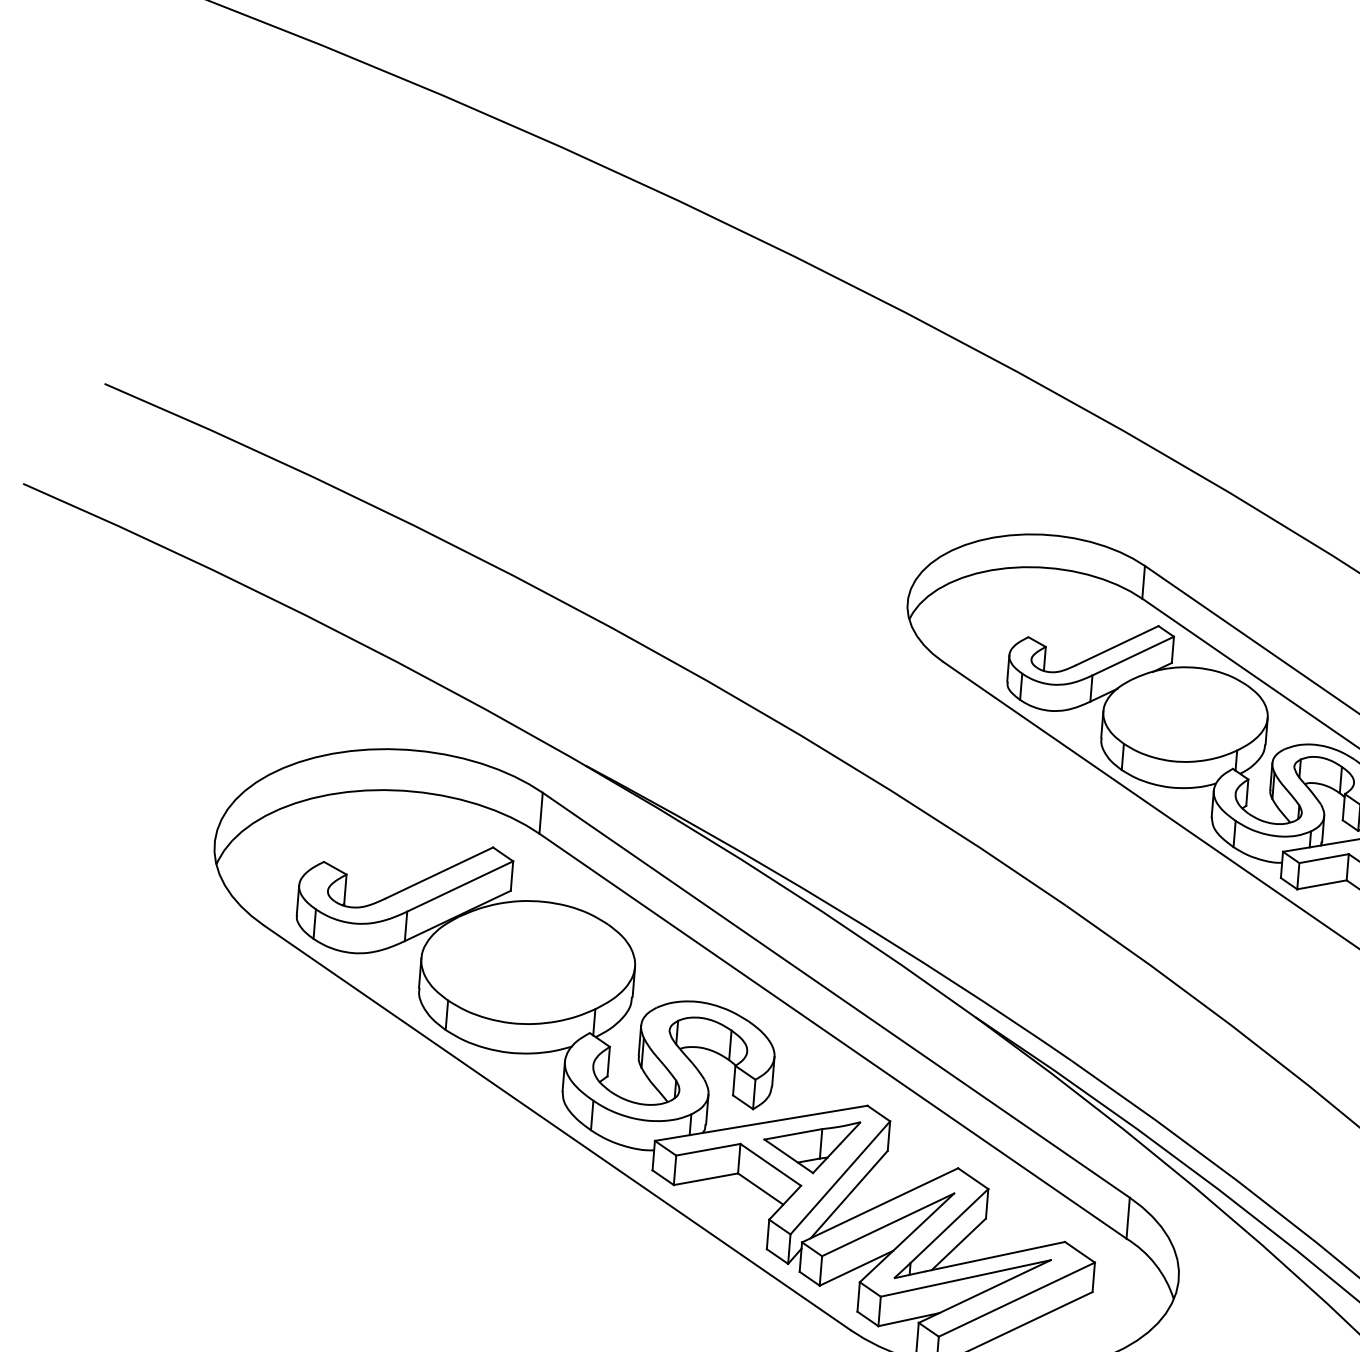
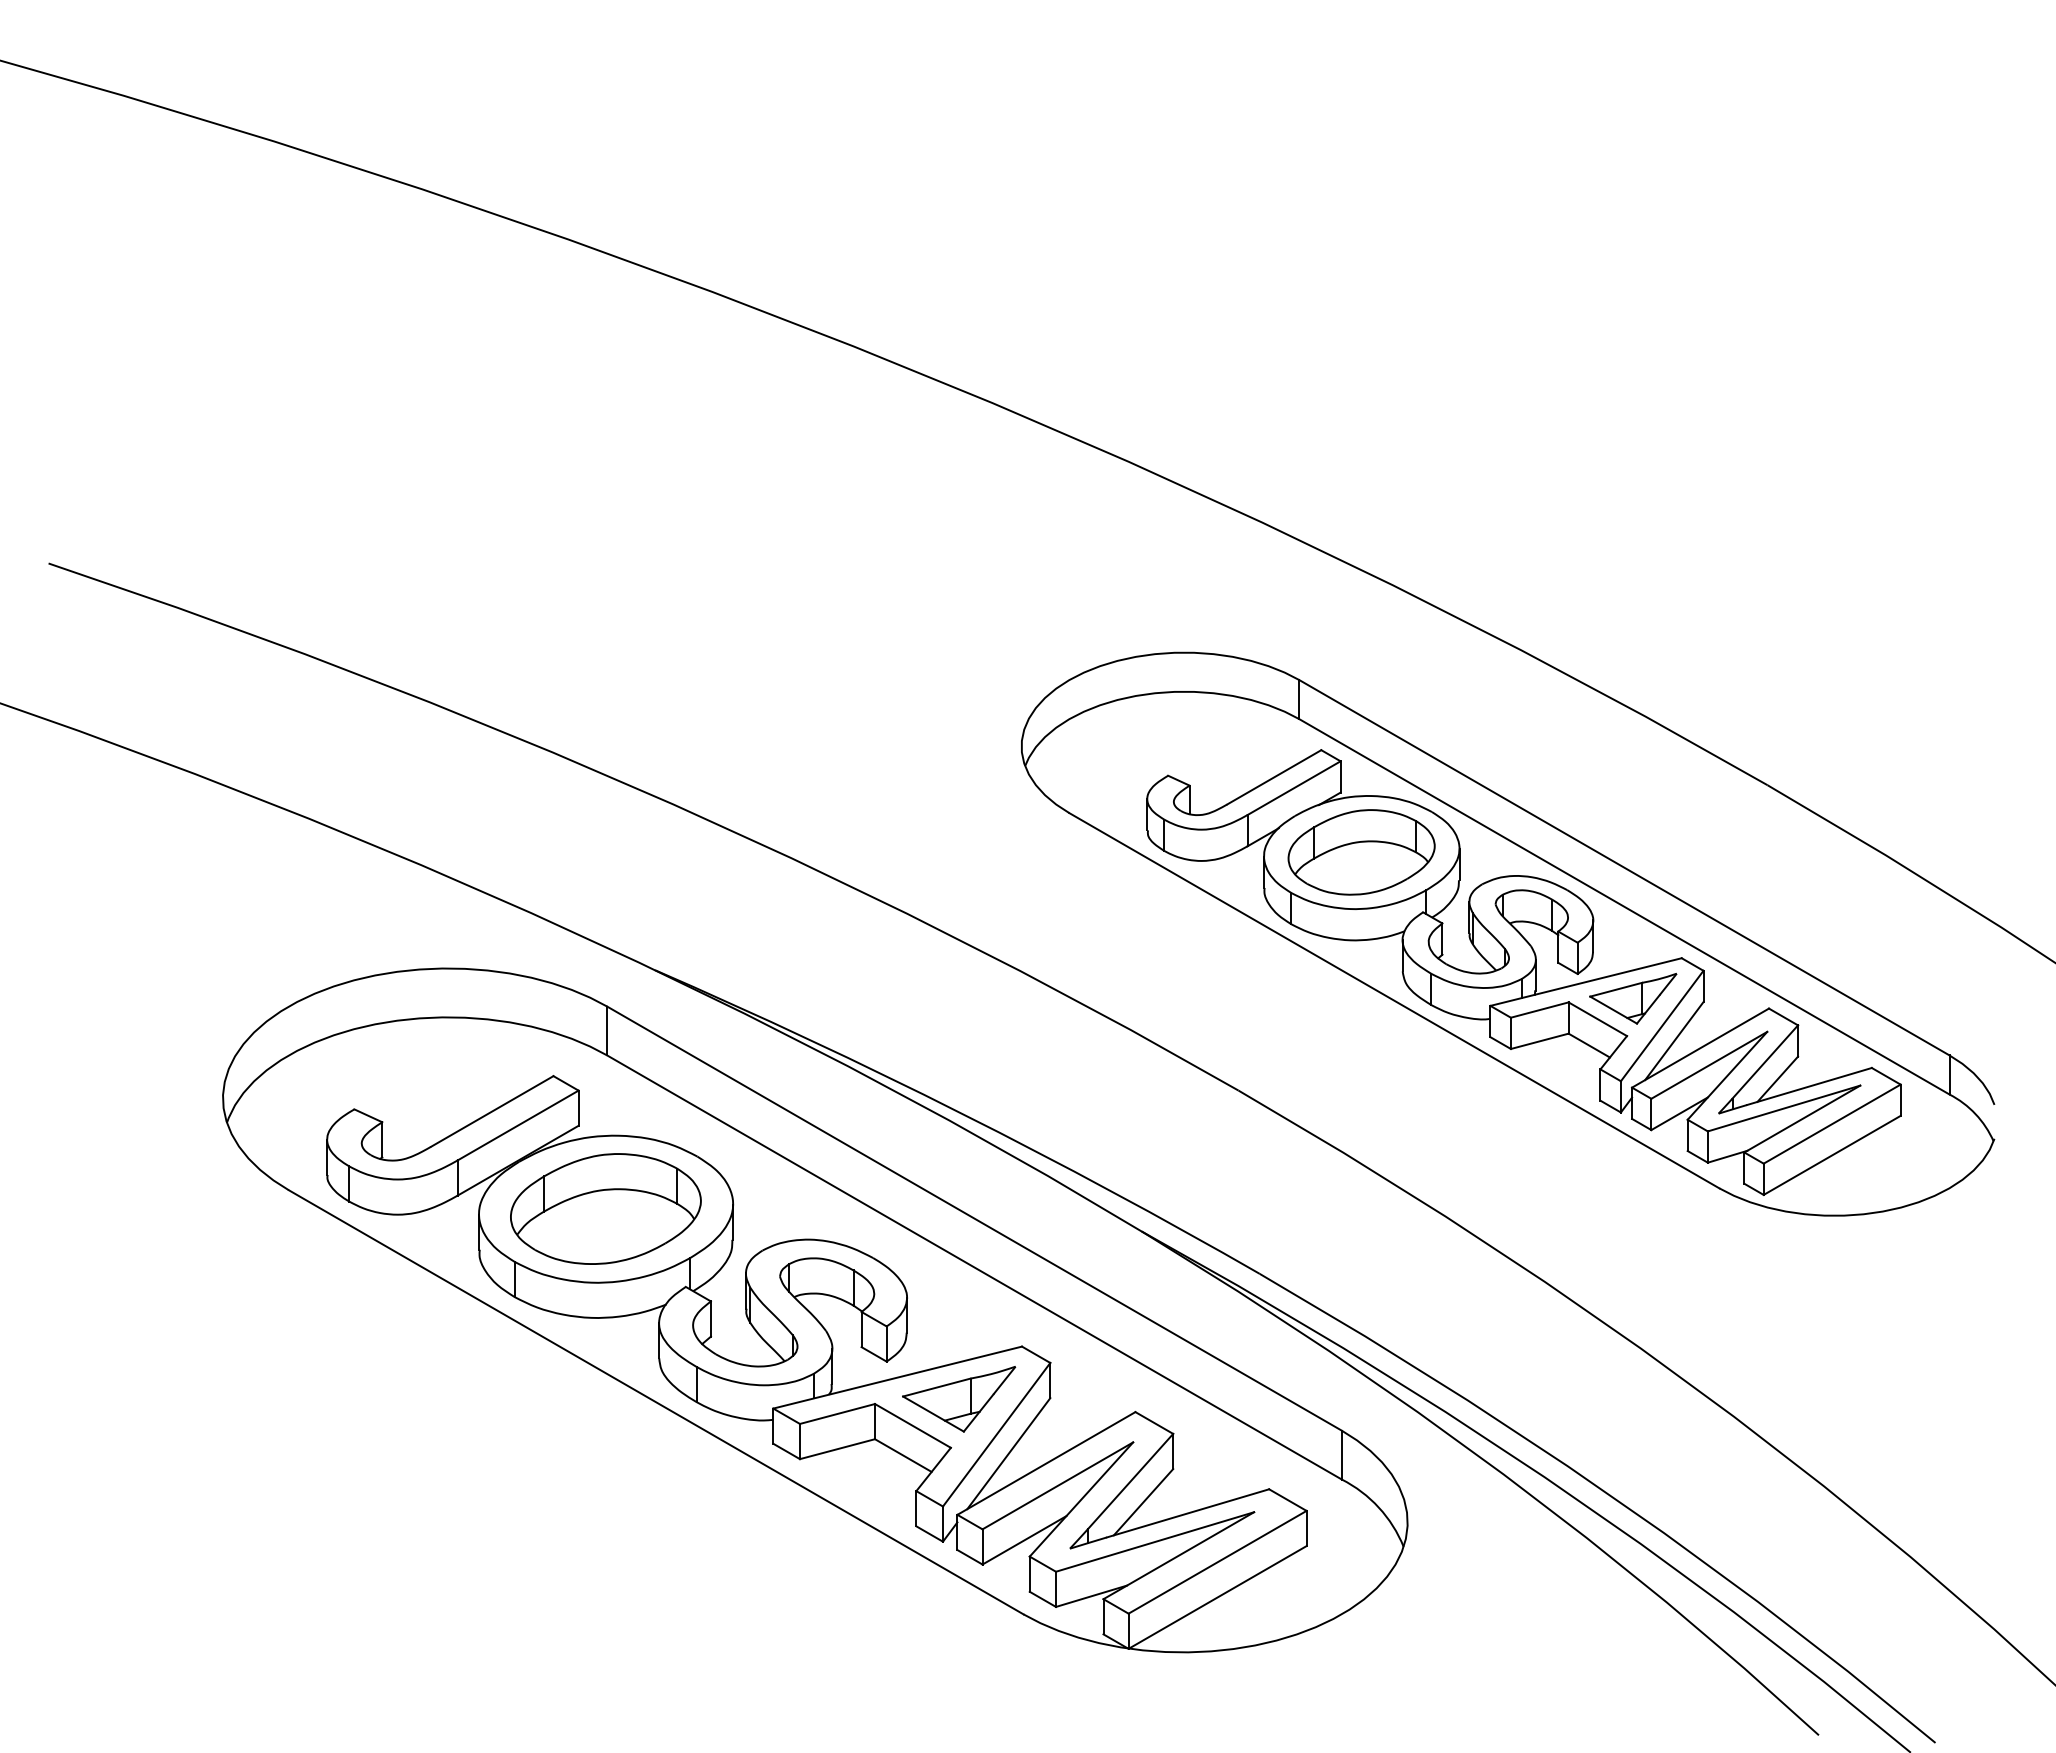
part: (1185, 714) -> (1361, 852), added
part: (527, 961) -> (605, 1208), added

